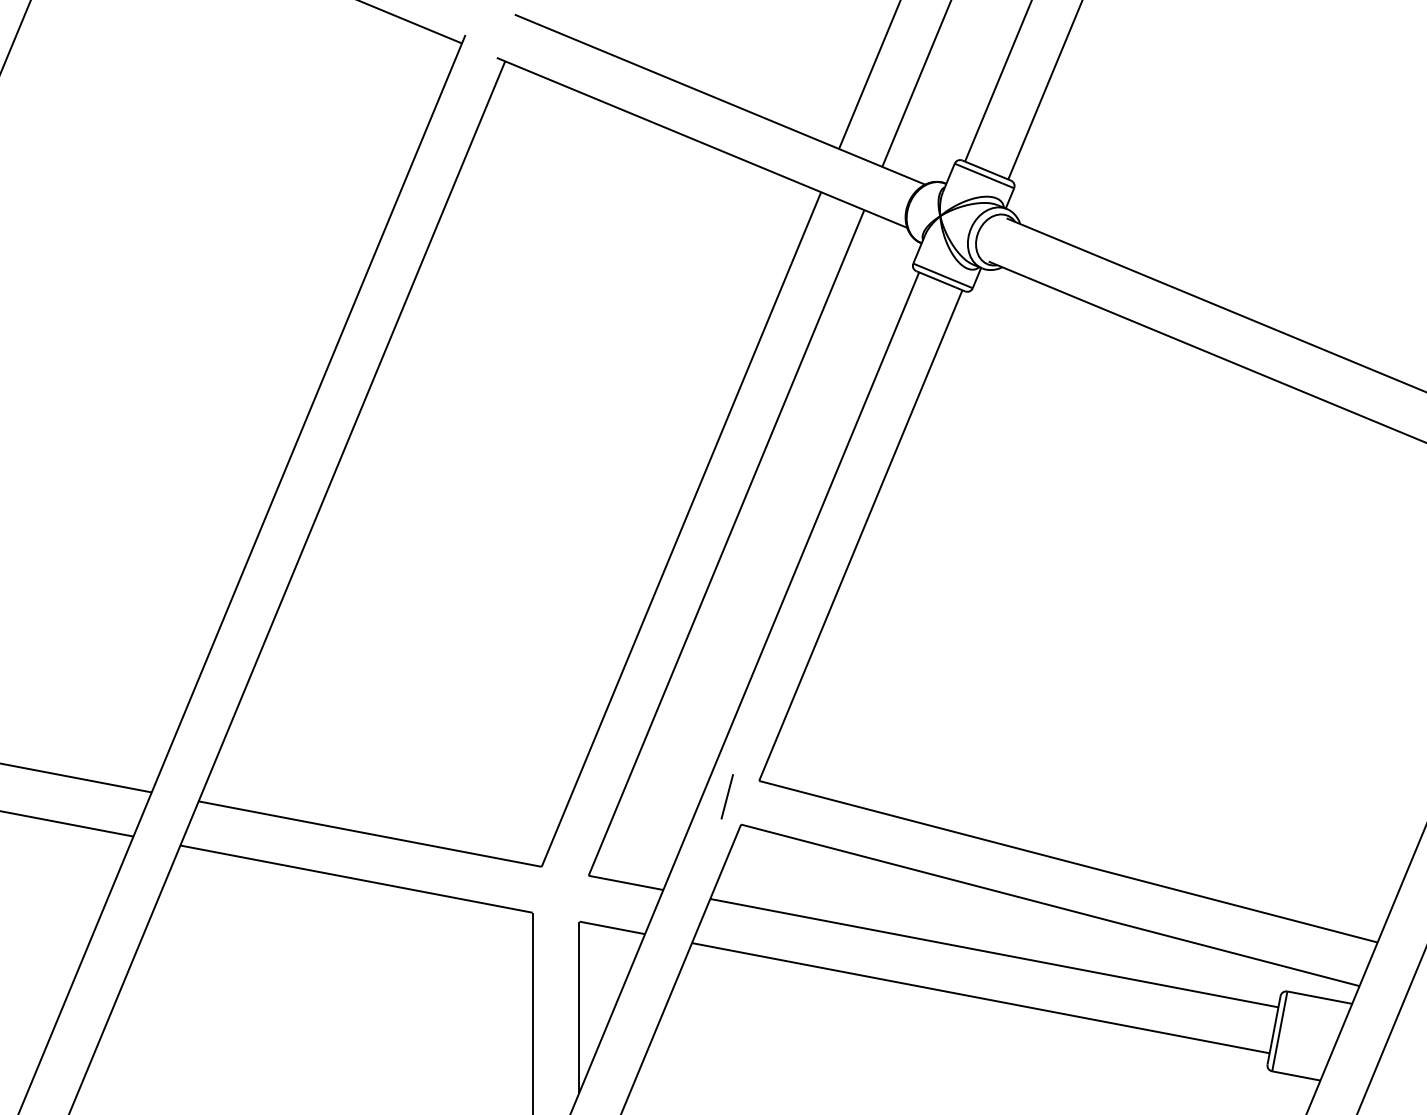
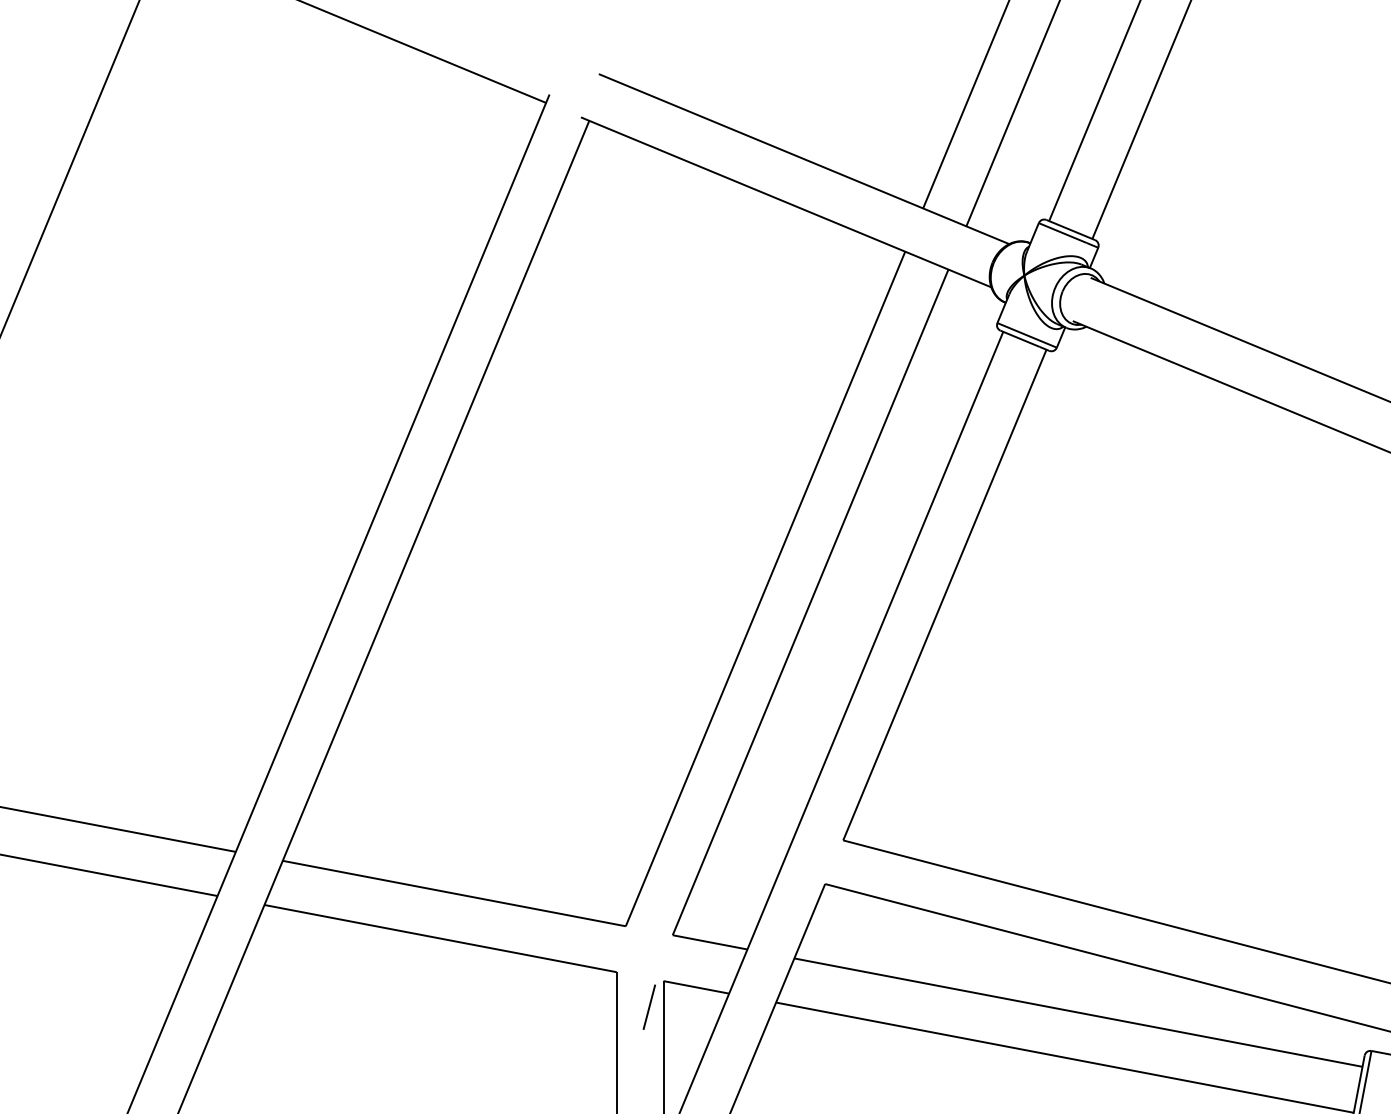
line: (726, 796) -> (648, 1006), moved

